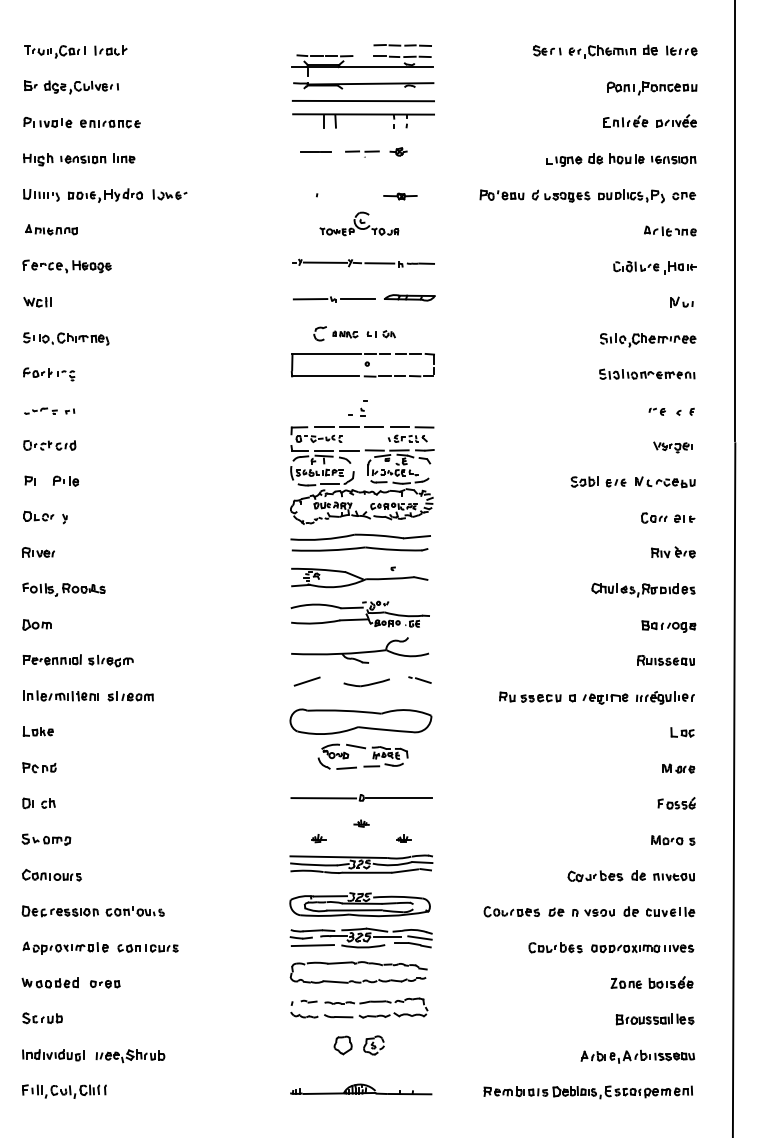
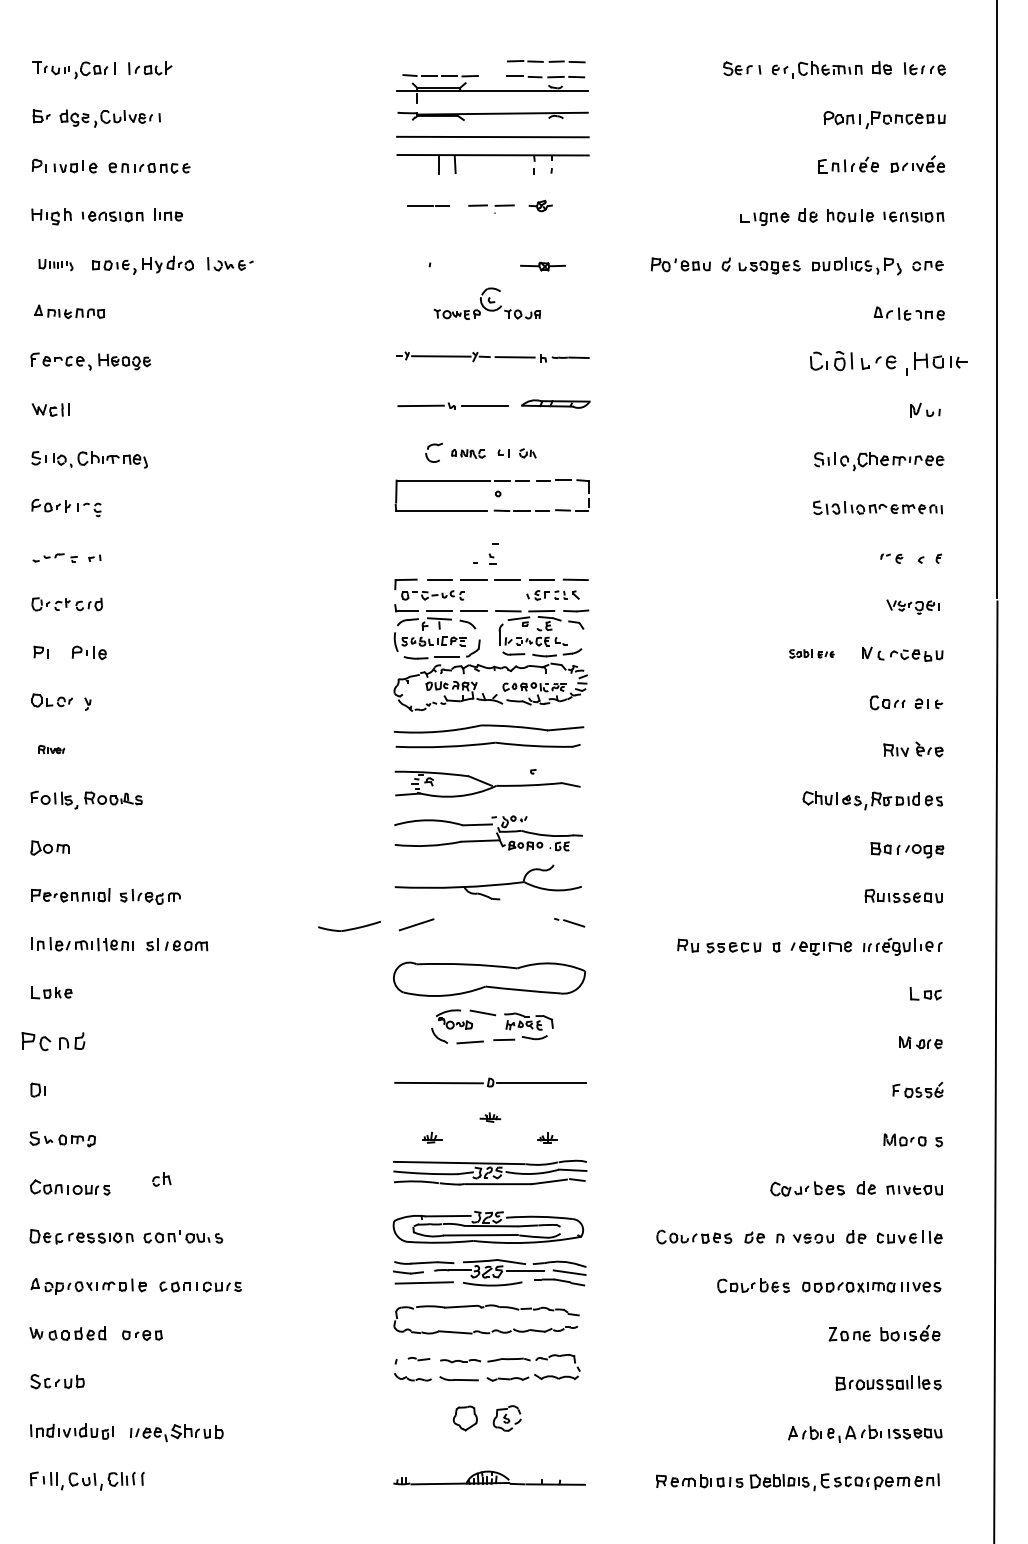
part: (41, 195) -> (56, 265), size x0.7
part: (654, 267) -> (887, 362), size x1.4
part: (598, 481) -> (811, 653), size x0.6
part: (37, 552) -> (50, 749), size x0.6
part: (366, 682) -> (349, 926), moved
part: (39, 767) -> (53, 1041), size x1.4
part: (48, 803) -> (161, 1179), moved

